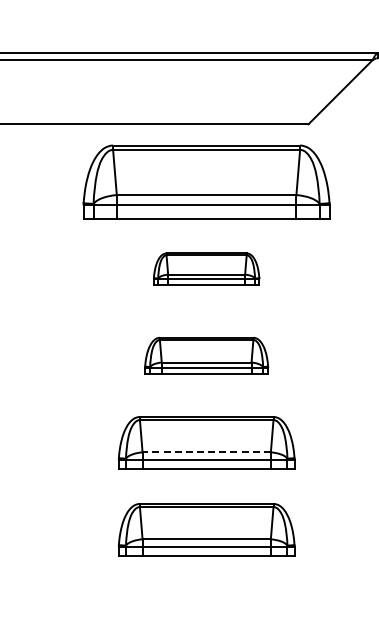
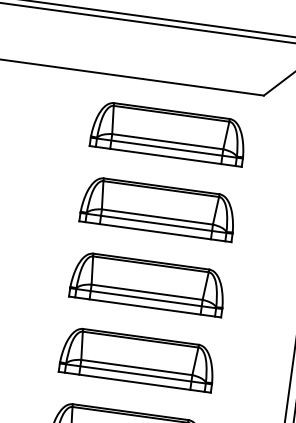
part: (206, 182) -> (168, 133), size x0.71
part: (206, 268) -> (158, 208), size x1.67
part: (206, 355) -> (148, 283), size x1.43
line: (206, 452) -> (136, 367), dashed -> solid

